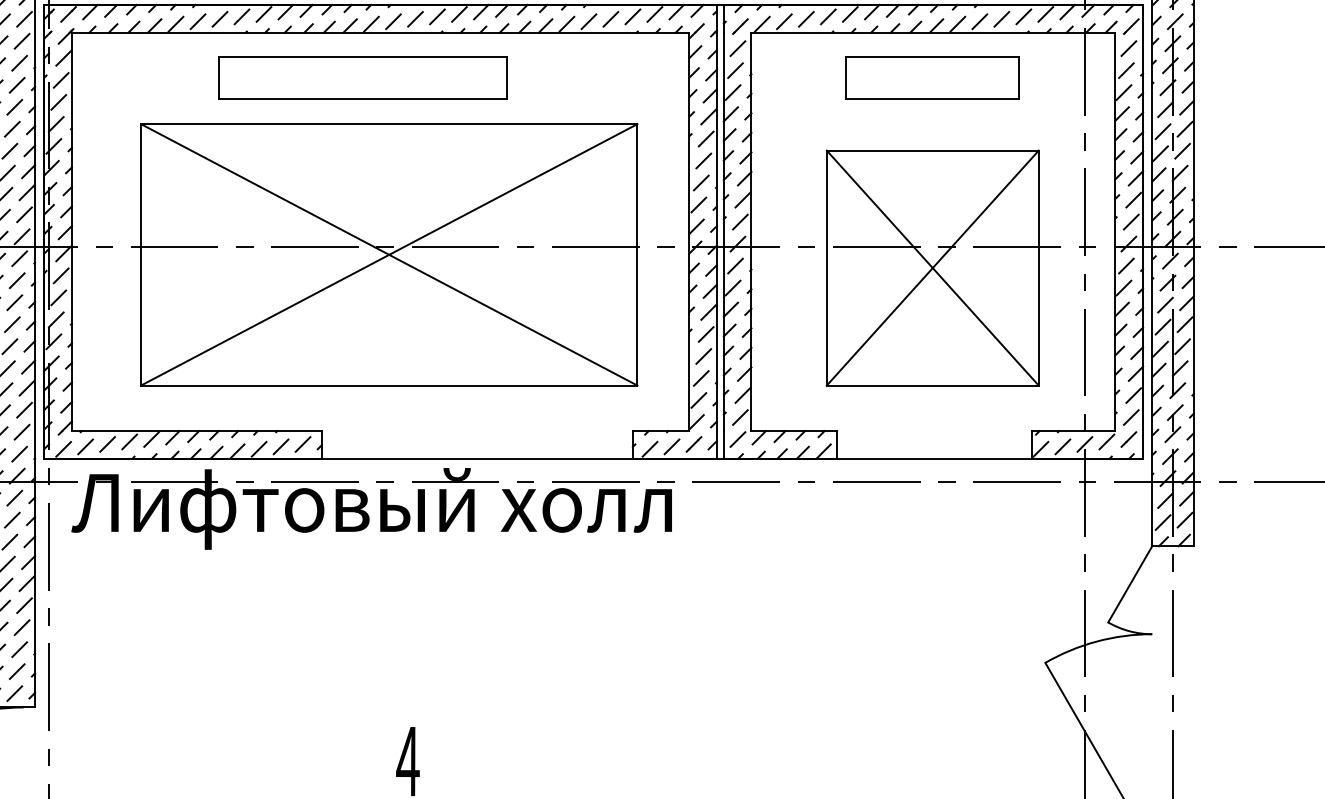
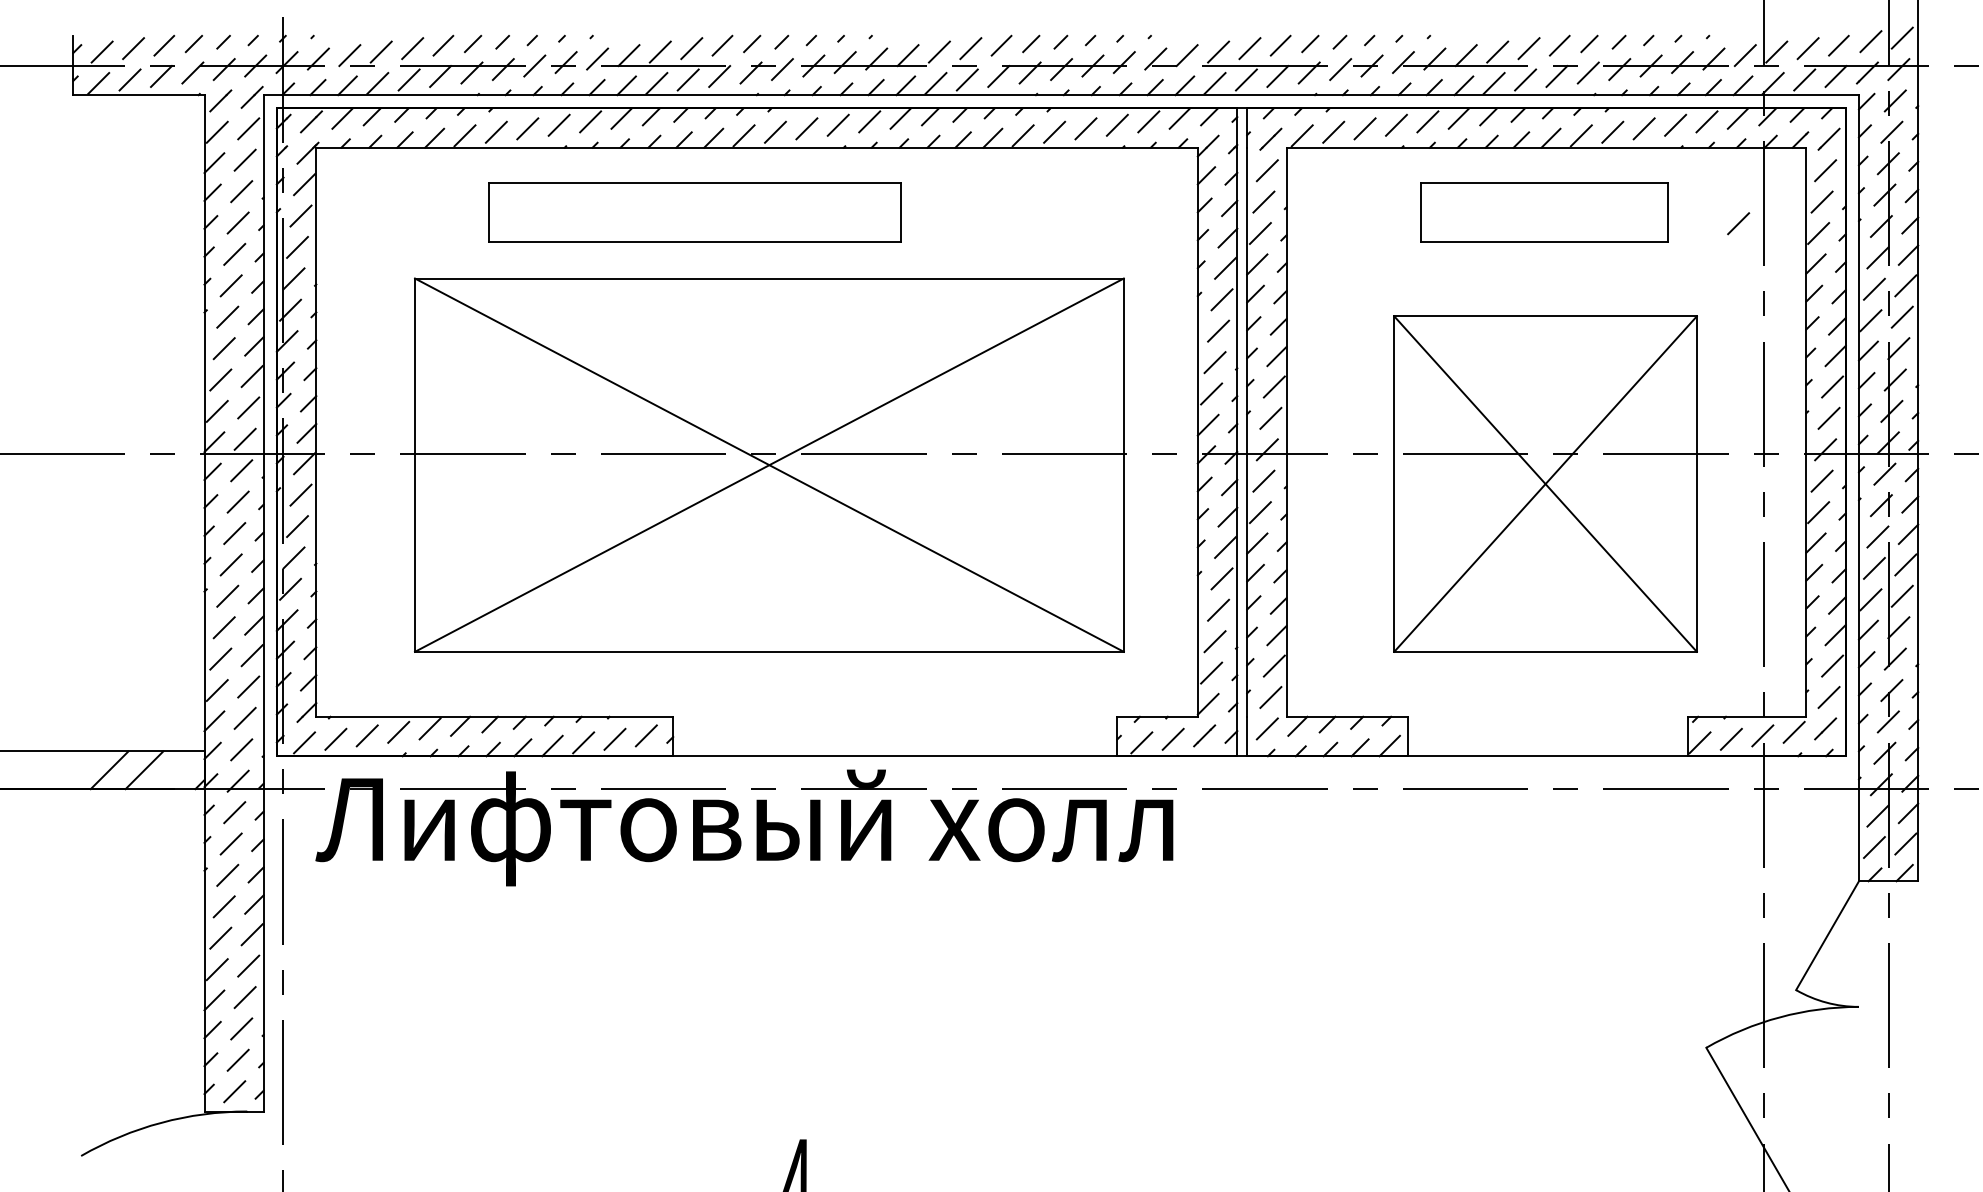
part: (362, 77) -> (694, 212), moved
line: (1067, 85) -> (1738, 223), added

